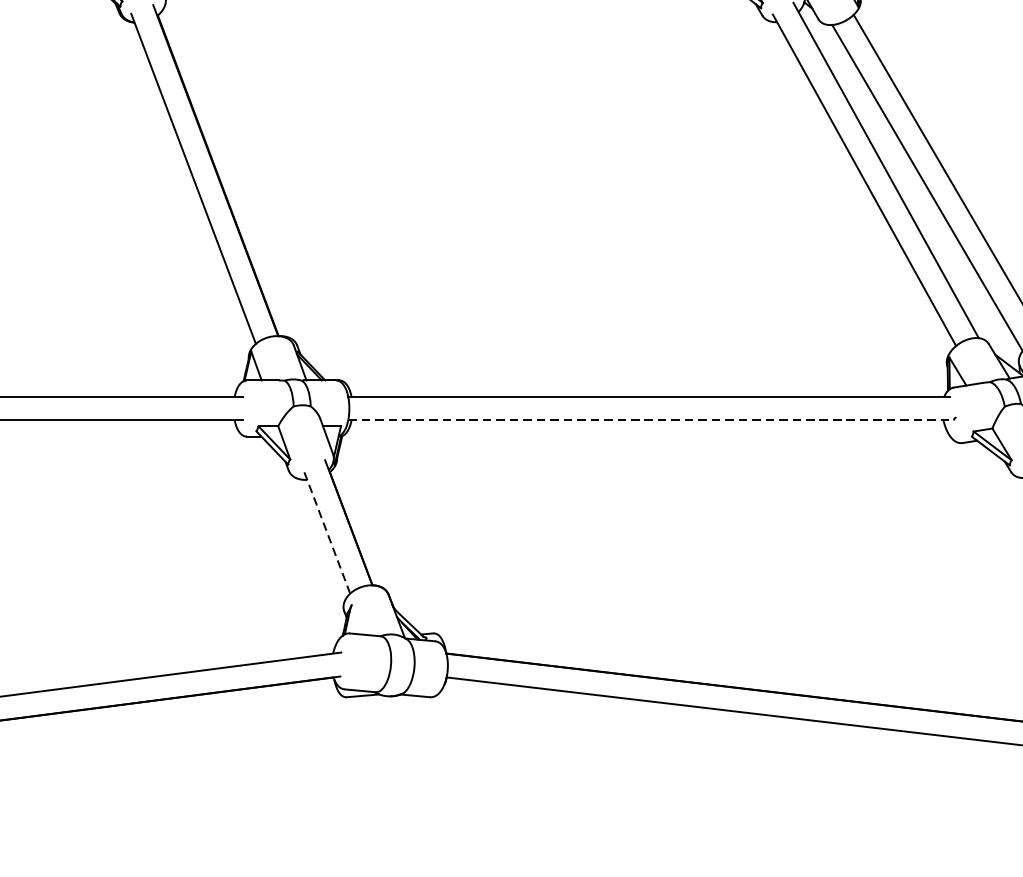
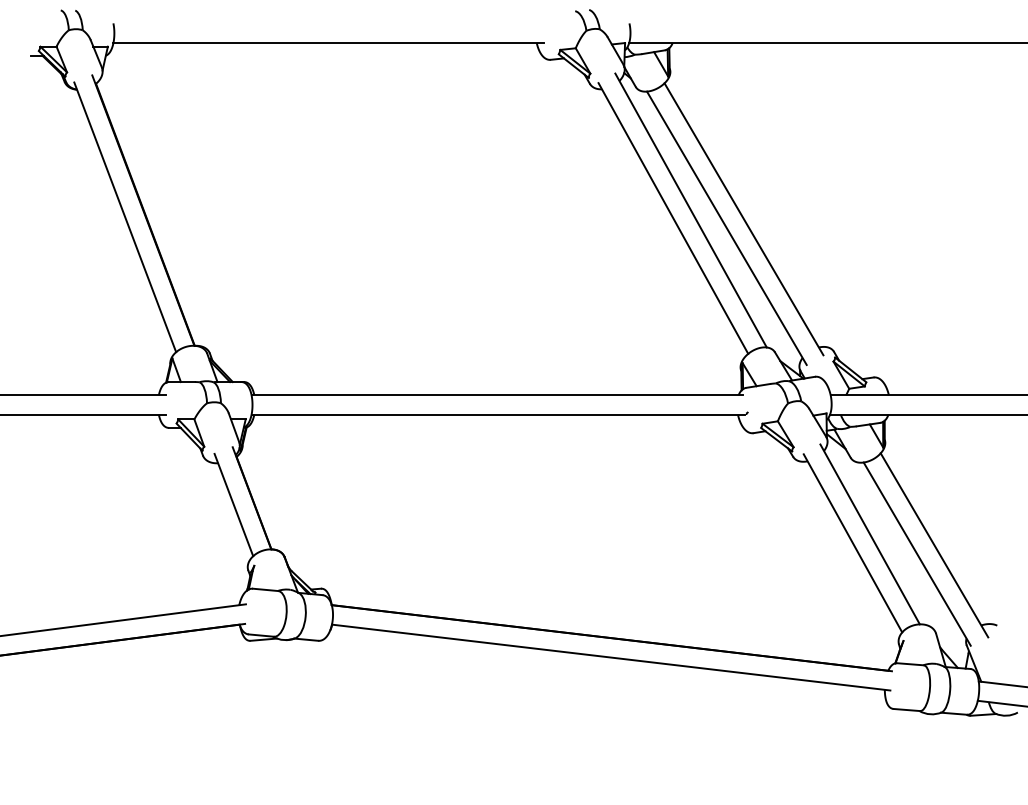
line: (650, 420) -> (498, 414), dashed -> solid
line: (326, 531) -> (233, 505), dashed -> solid

